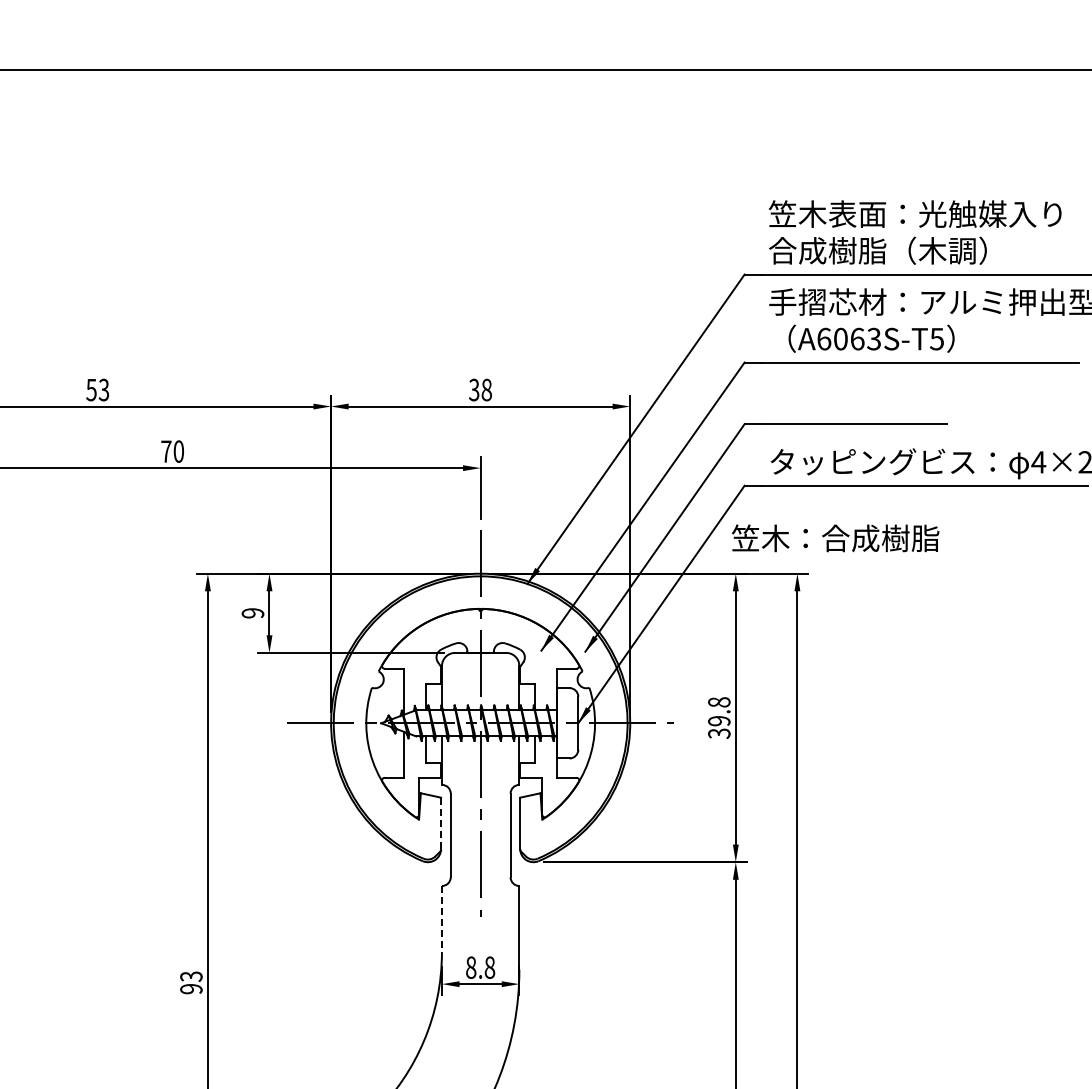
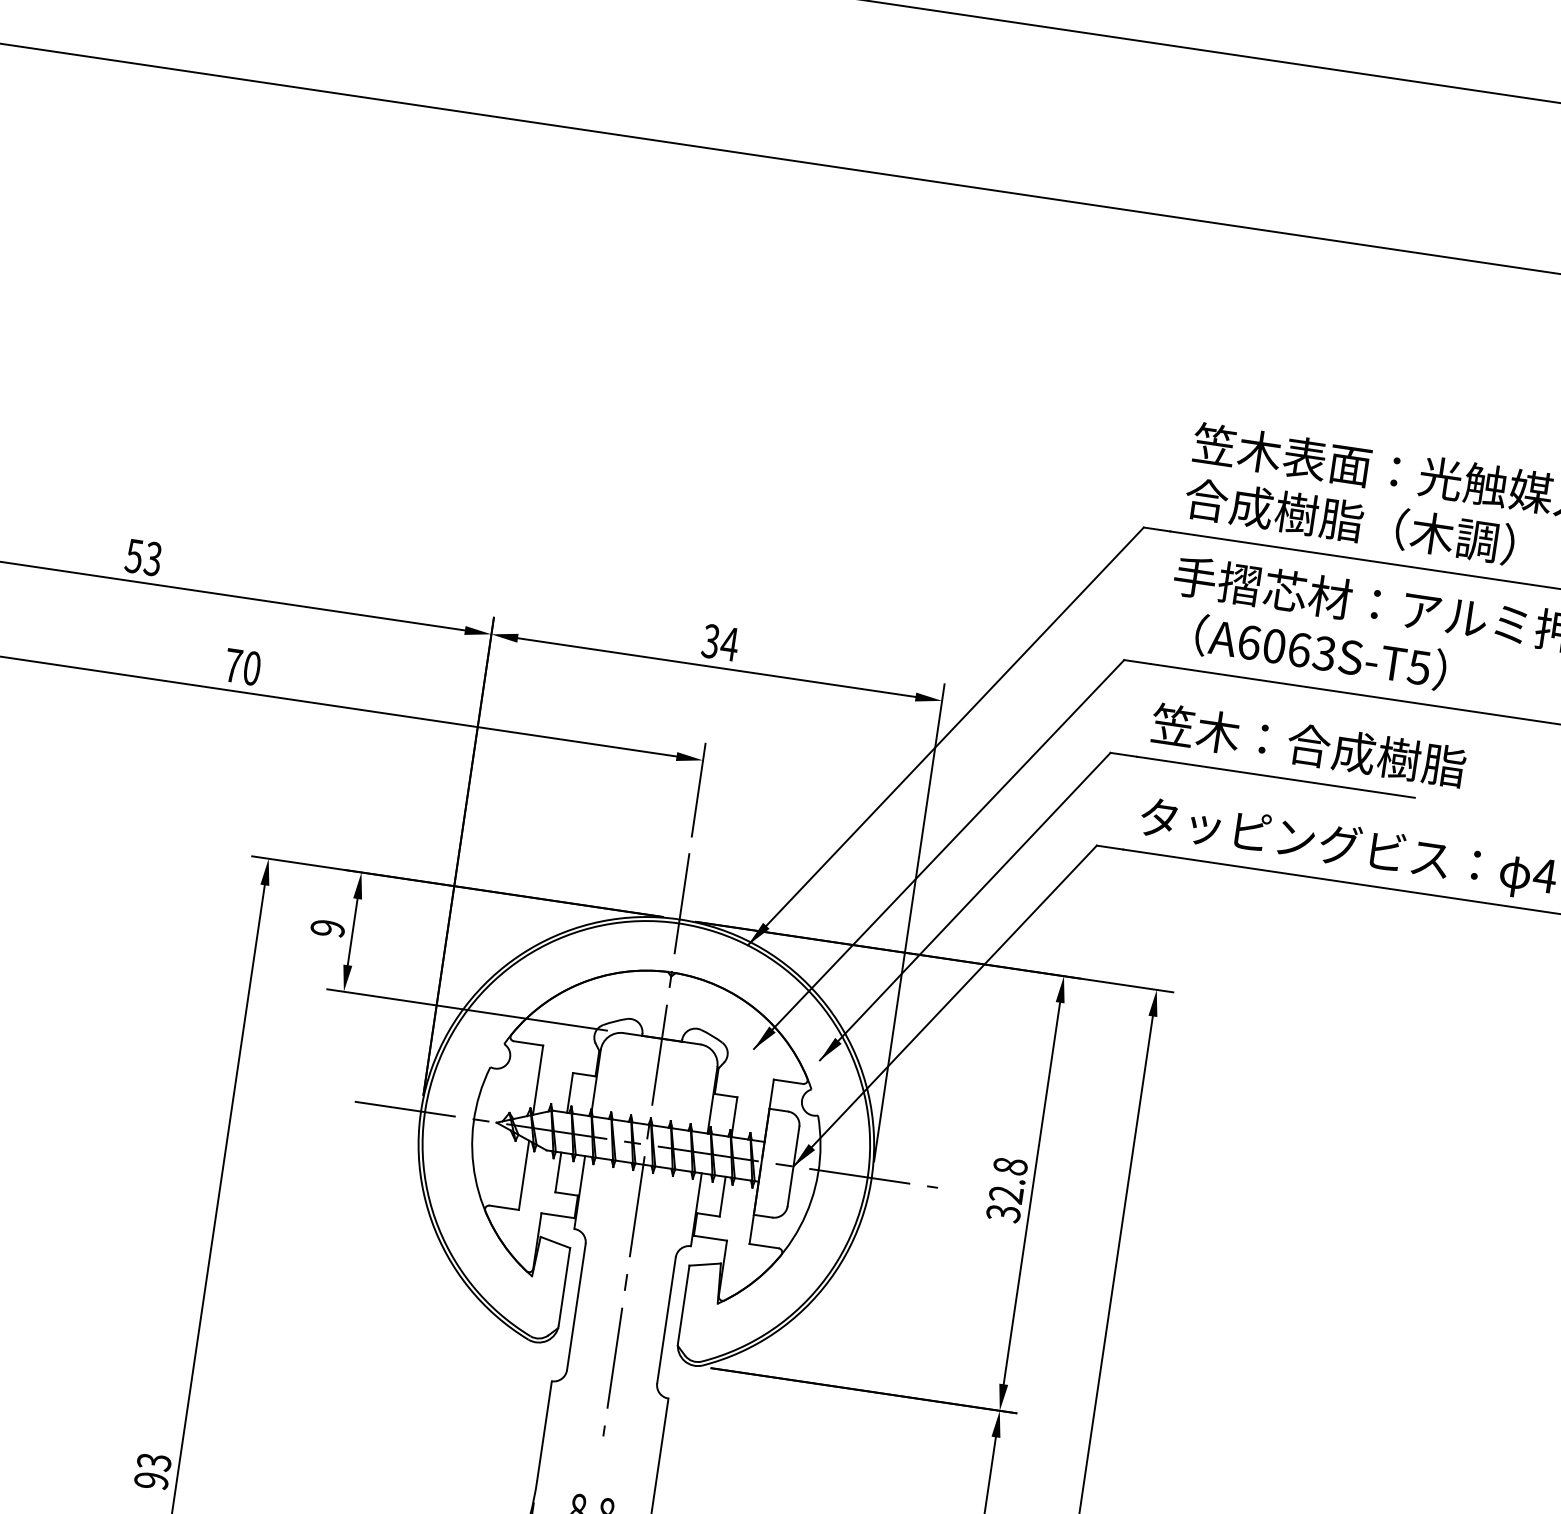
text: (486, 389) -> (729, 643), 38 -> 34
text: (835, 538) -> (1308, 745), moved
text: (719, 721) -> (1006, 1195), 39.8 -> 32.8
line: (441, 823) -> (565, 1287), dashed -> solid
line: (441, 919) -> (543, 1431), dashed -> solid

